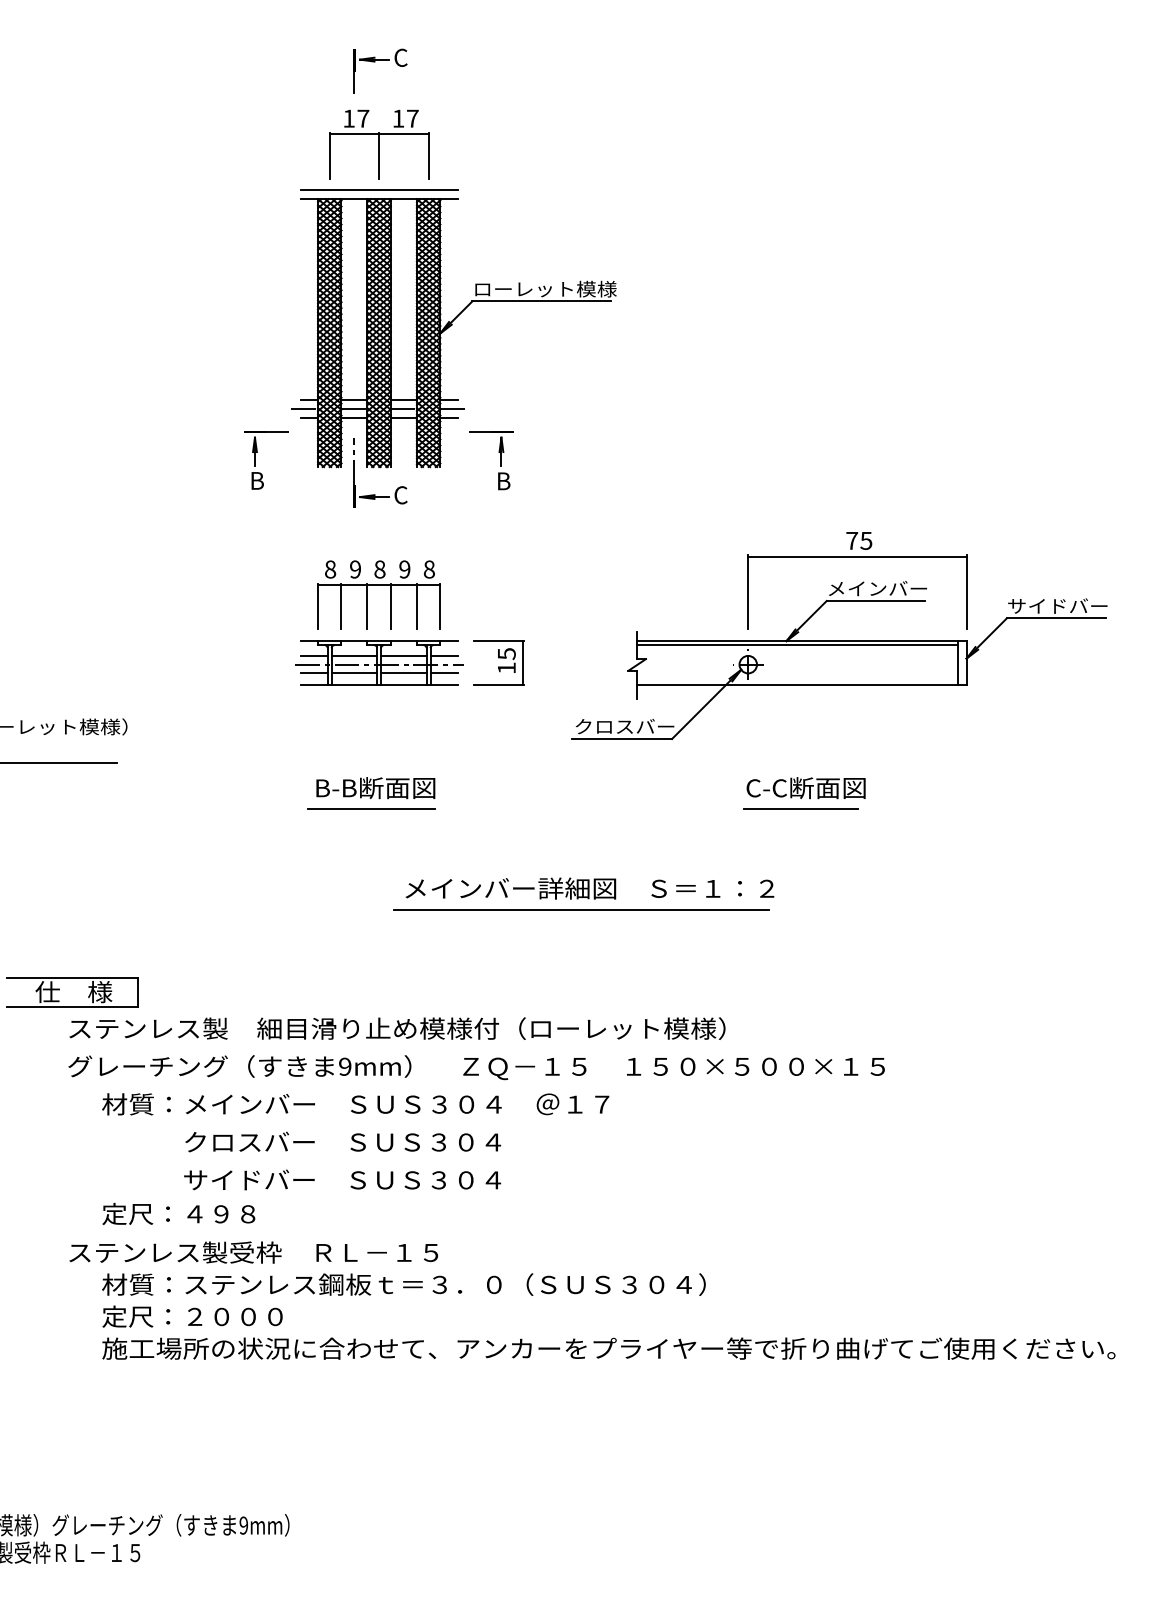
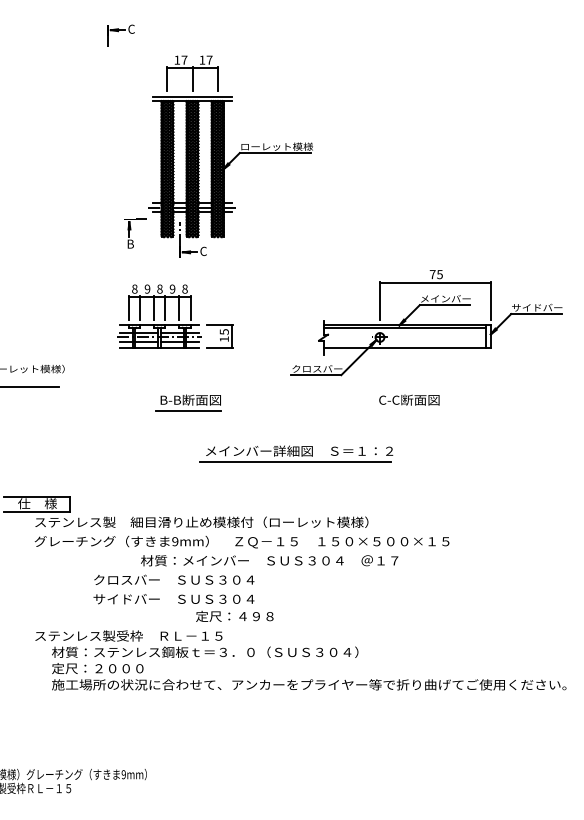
part: (379, 70) -> (120, 35), moved
part: (491, 459) -> (249, 233), removed
part: (410, 623) -> (175, 316), moved
line: (800, 808) -> (406, 410), removed
text: (355, 1103) -> (269, 560), moved
text: (178, 1212) -> (234, 615), moved

